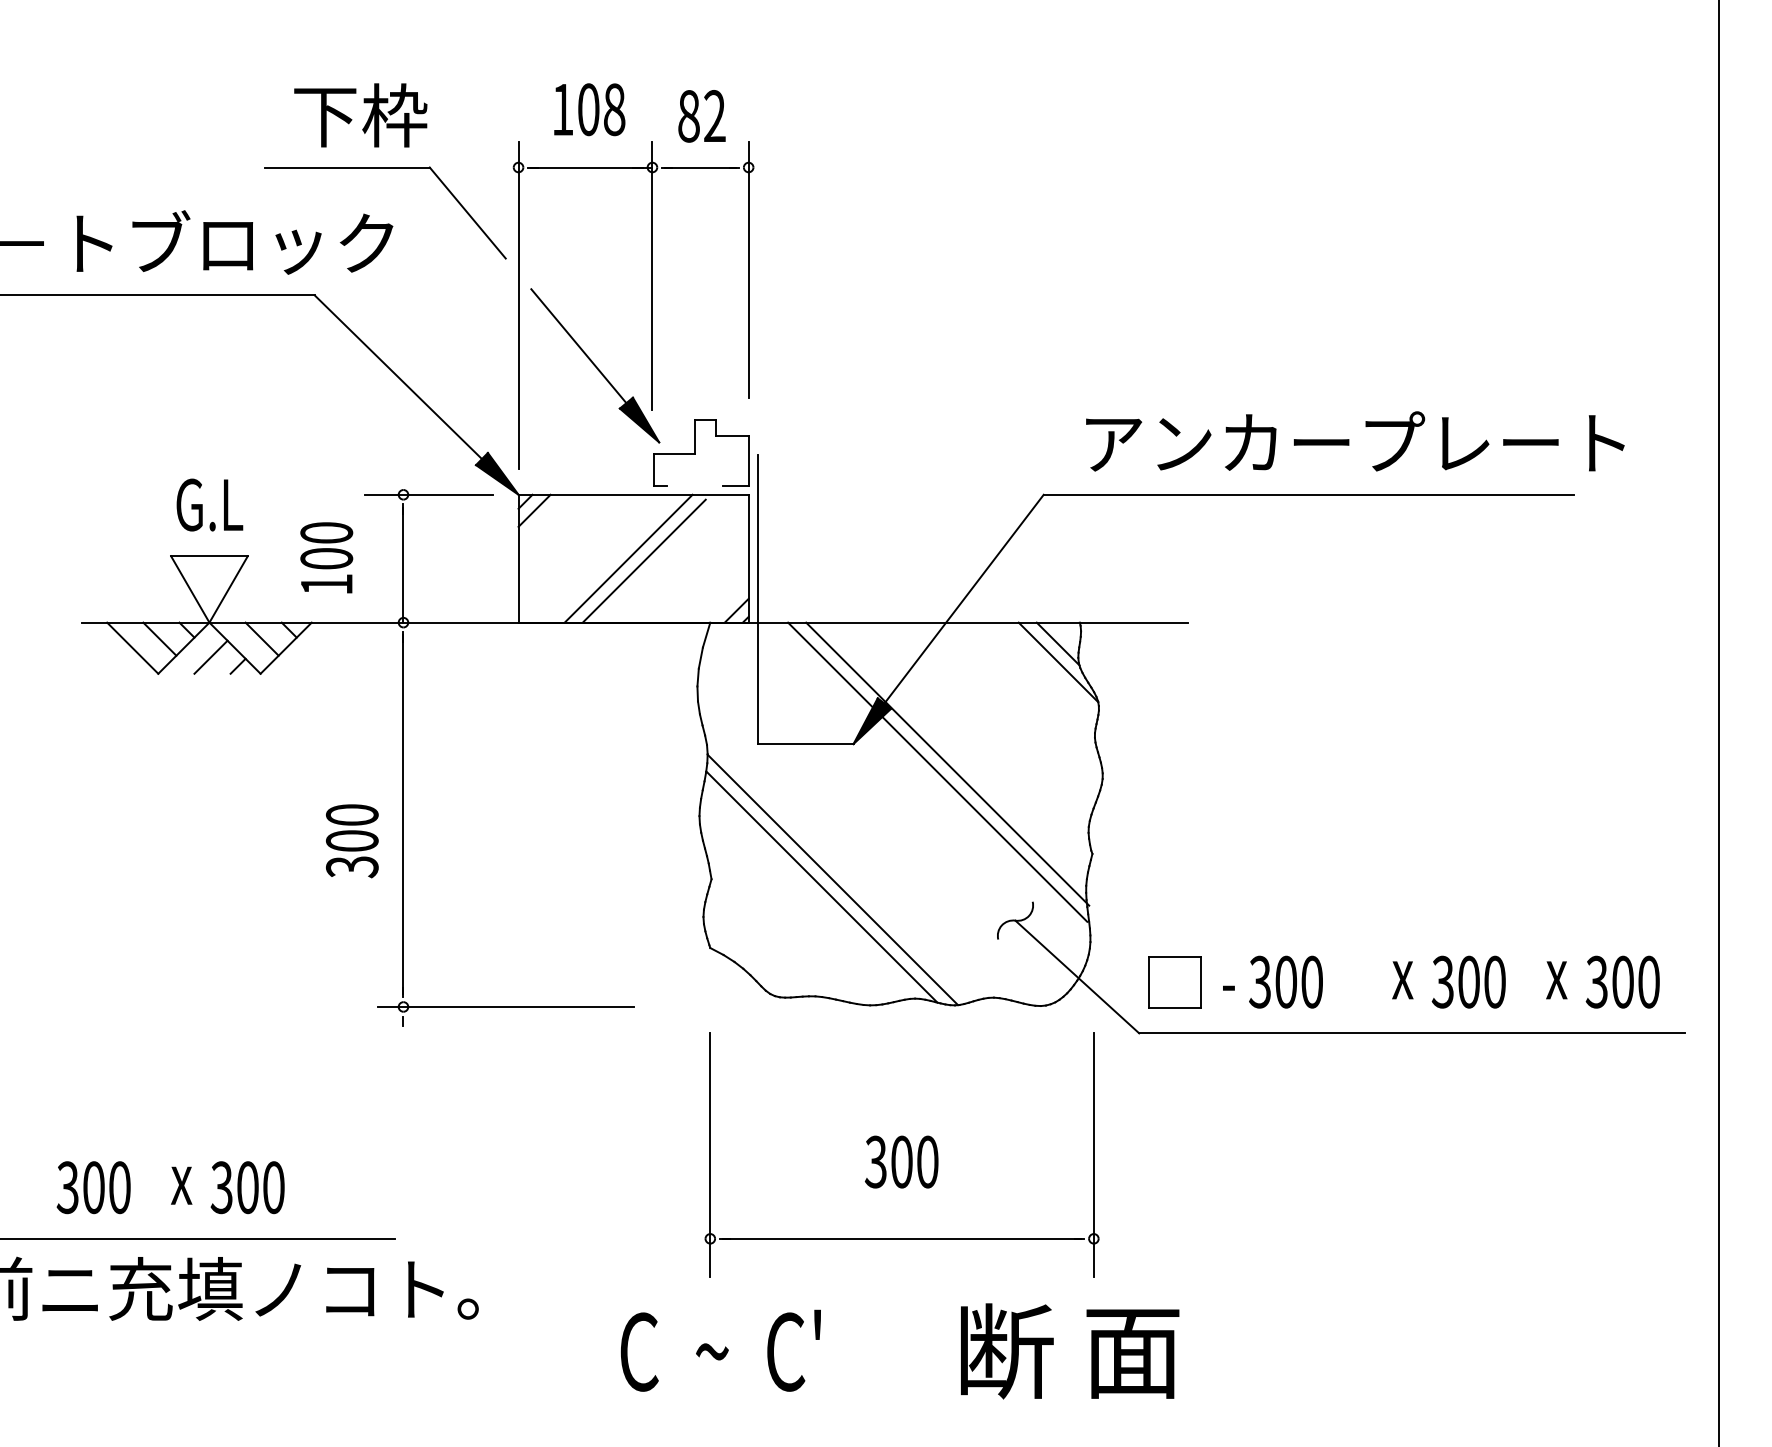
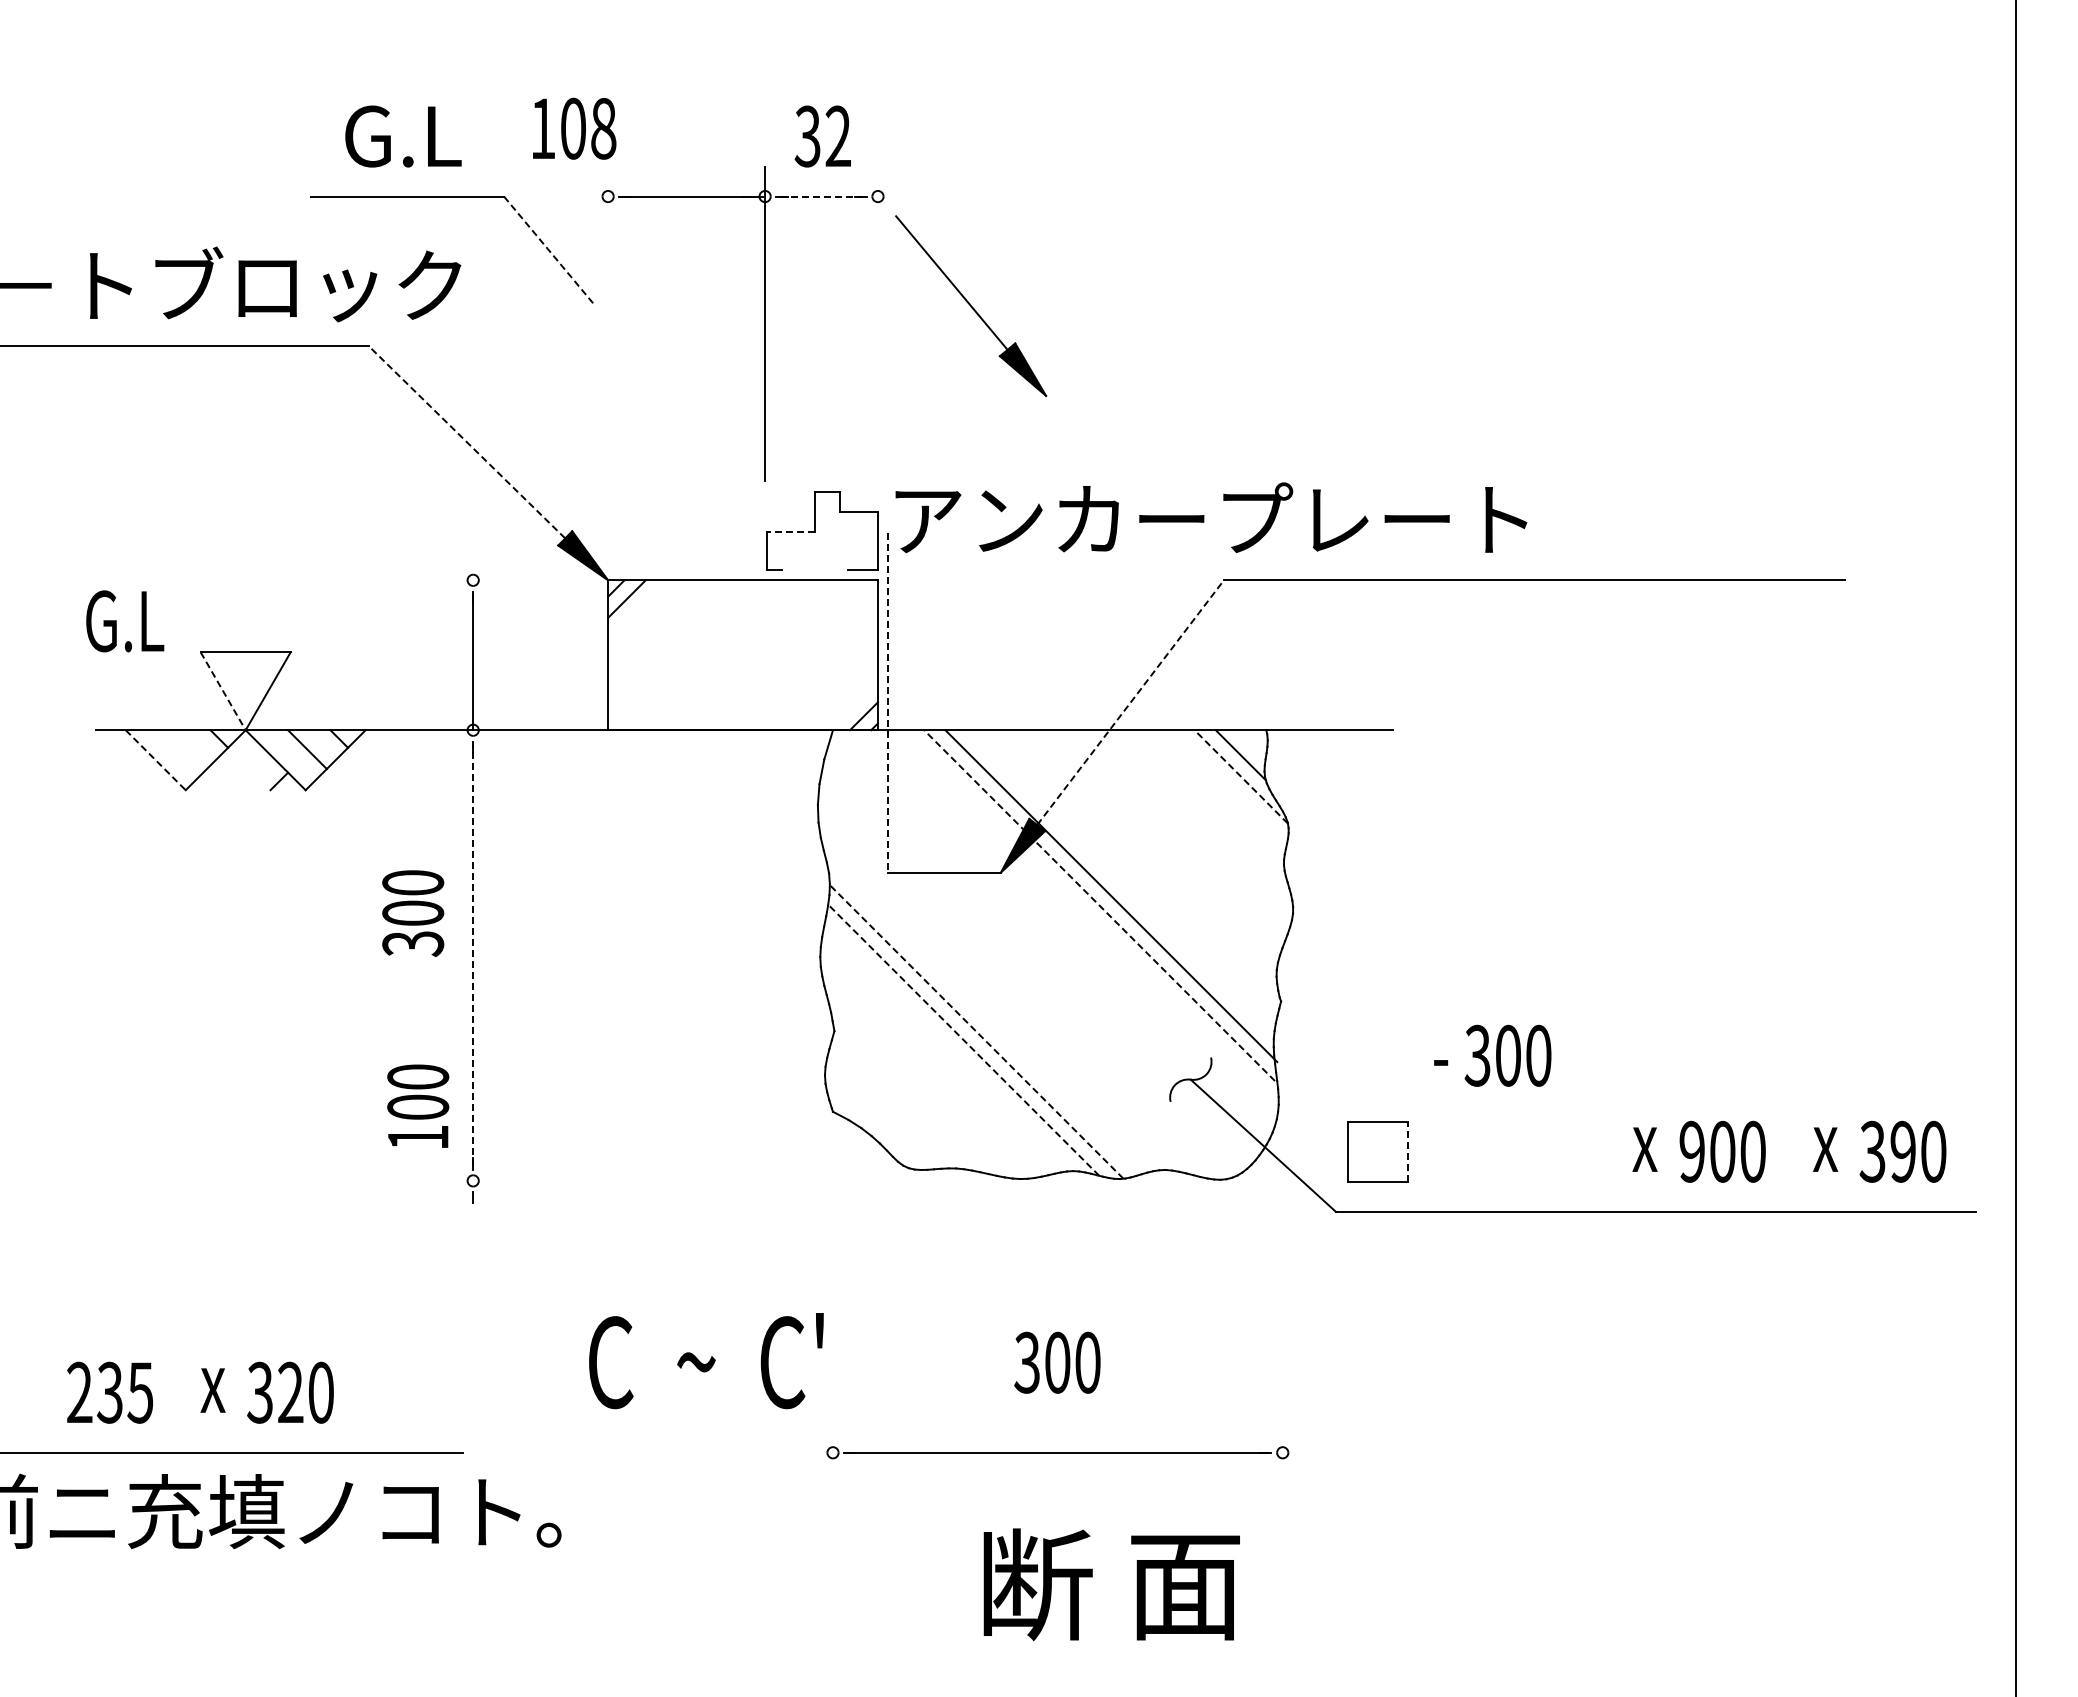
text: (589, 109) -> (574, 128), moved
text: (361, 115) -> (423, 135), 下枠 -> G.L
text: (688, 116) -> (807, 136), 82 -> 32
line: (701, 167) -> (822, 196), solid -> dashed
line: (467, 212) -> (548, 249), solid -> dashed
line: (748, 269) -> (877, 316), removed
line: (518, 305) -> (608, 358), removed
part: (595, 365) -> (971, 305), moved
line: (397, 377) -> (466, 442), solid -> dashed
text: (1355, 441) -> (1211, 517), moved
line: (674, 454) -> (790, 532), solid -> dashed
line: (429, 494) -> (503, 580), removed
text: (210, 505) -> (125, 621), moved
text: (326, 557) -> (418, 1105), moved
line: (628, 558) -> (737, 655), removed
line: (644, 561) -> (755, 658), removed
line: (190, 589) -> (223, 691), solid -> dashed
line: (964, 598) -> (1130, 702), solid -> dashed
line: (757, 599) -> (888, 703), solid -> dashed
line: (159, 639) -> (187, 749), removed
line: (133, 648) -> (156, 760), solid -> dashed
line: (211, 656) -> (247, 770), removed
line: (1058, 662) -> (1241, 776), solid -> dashed
line: (937, 772) -> (1099, 905), solid -> dashed
line: (403, 814) -> (473, 955), solid -> dashed
text: (352, 841) -> (413, 913), moved
line: (832, 879) -> (976, 1031), solid -> dashed
line: (821, 887) -> (963, 1040), solid -> dashed
line: (1200, 981) -> (1407, 1151), solid -> dashed
text: (1272, 981) -> (1492, 1055), moved
text: (1442, 981) -> (1691, 1151), 300 -> 900
text: (1622, 981) -> (1902, 1151), 300 -> 390
line: (506, 1006) -> (593, 1180), removed
line: (710, 1154) -> (833, 1353), removed
line: (1093, 1154) -> (1282, 1353), removed
text: (93, 1187) -> (109, 1392), 300 -> 235
text: (247, 1187) -> (290, 1392), 300 -> 320
text: (720, 1351) -> (706, 1361), moved
text: (1069, 1351) -> (1111, 1584), moved

